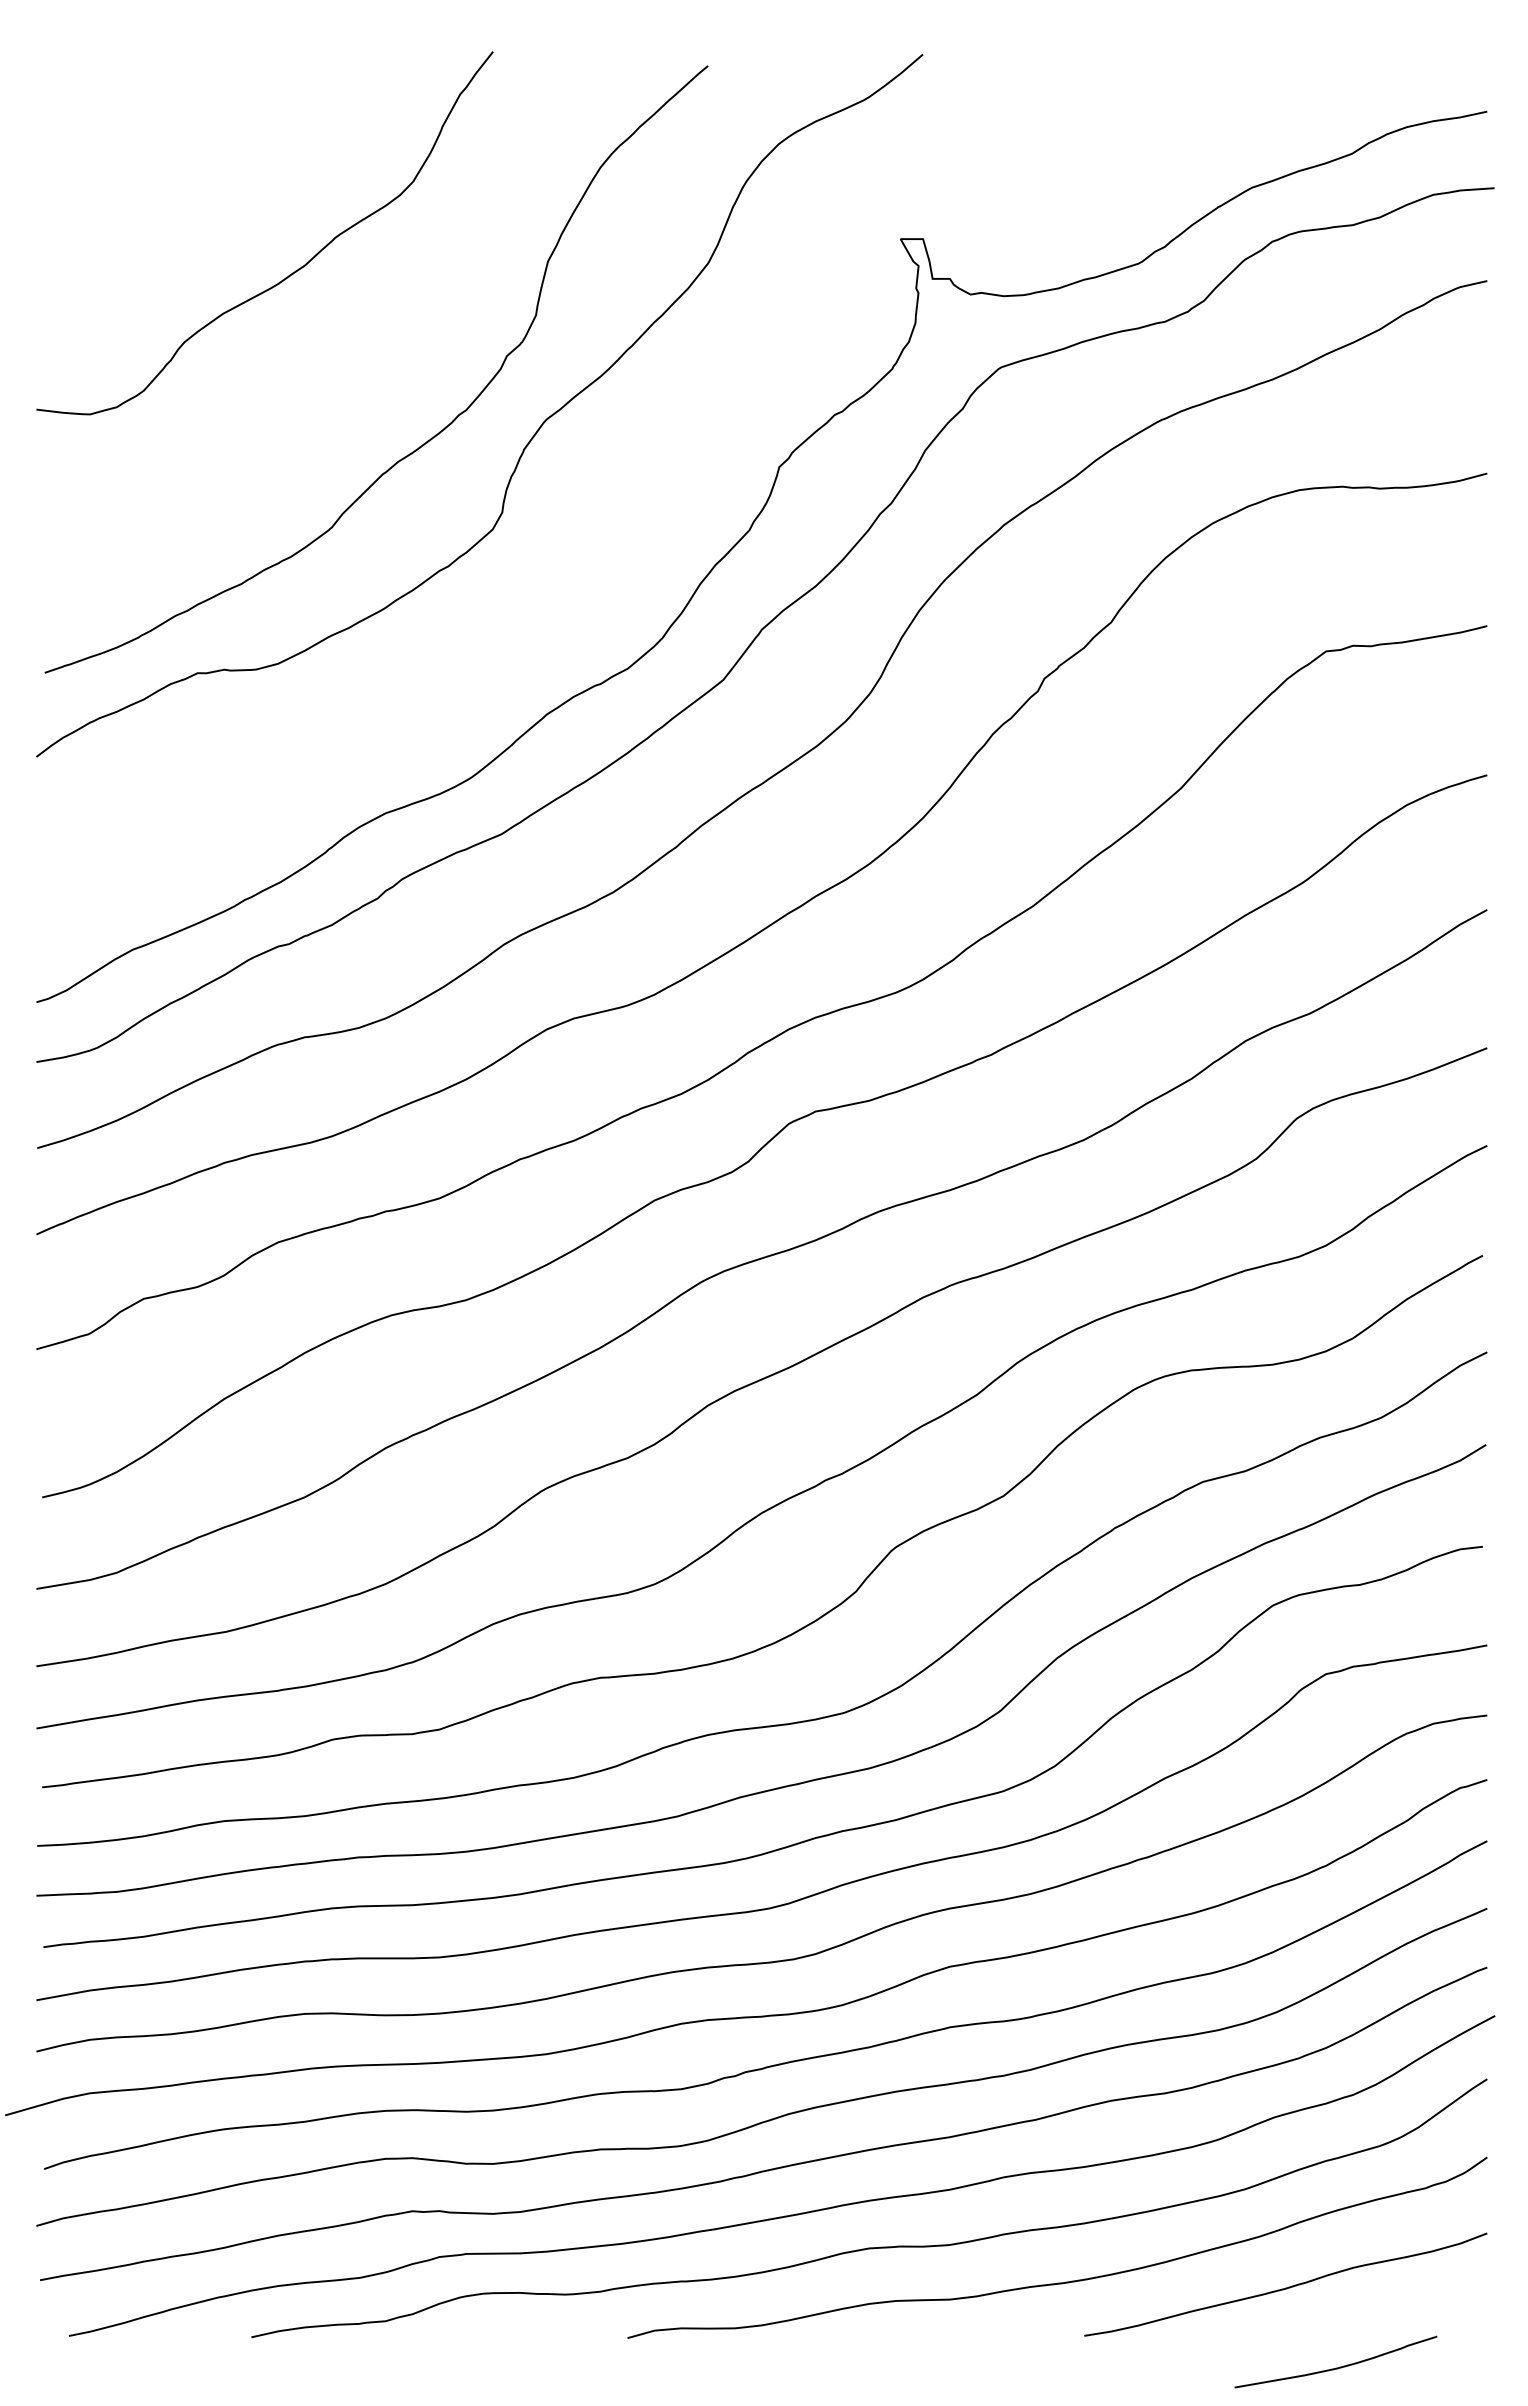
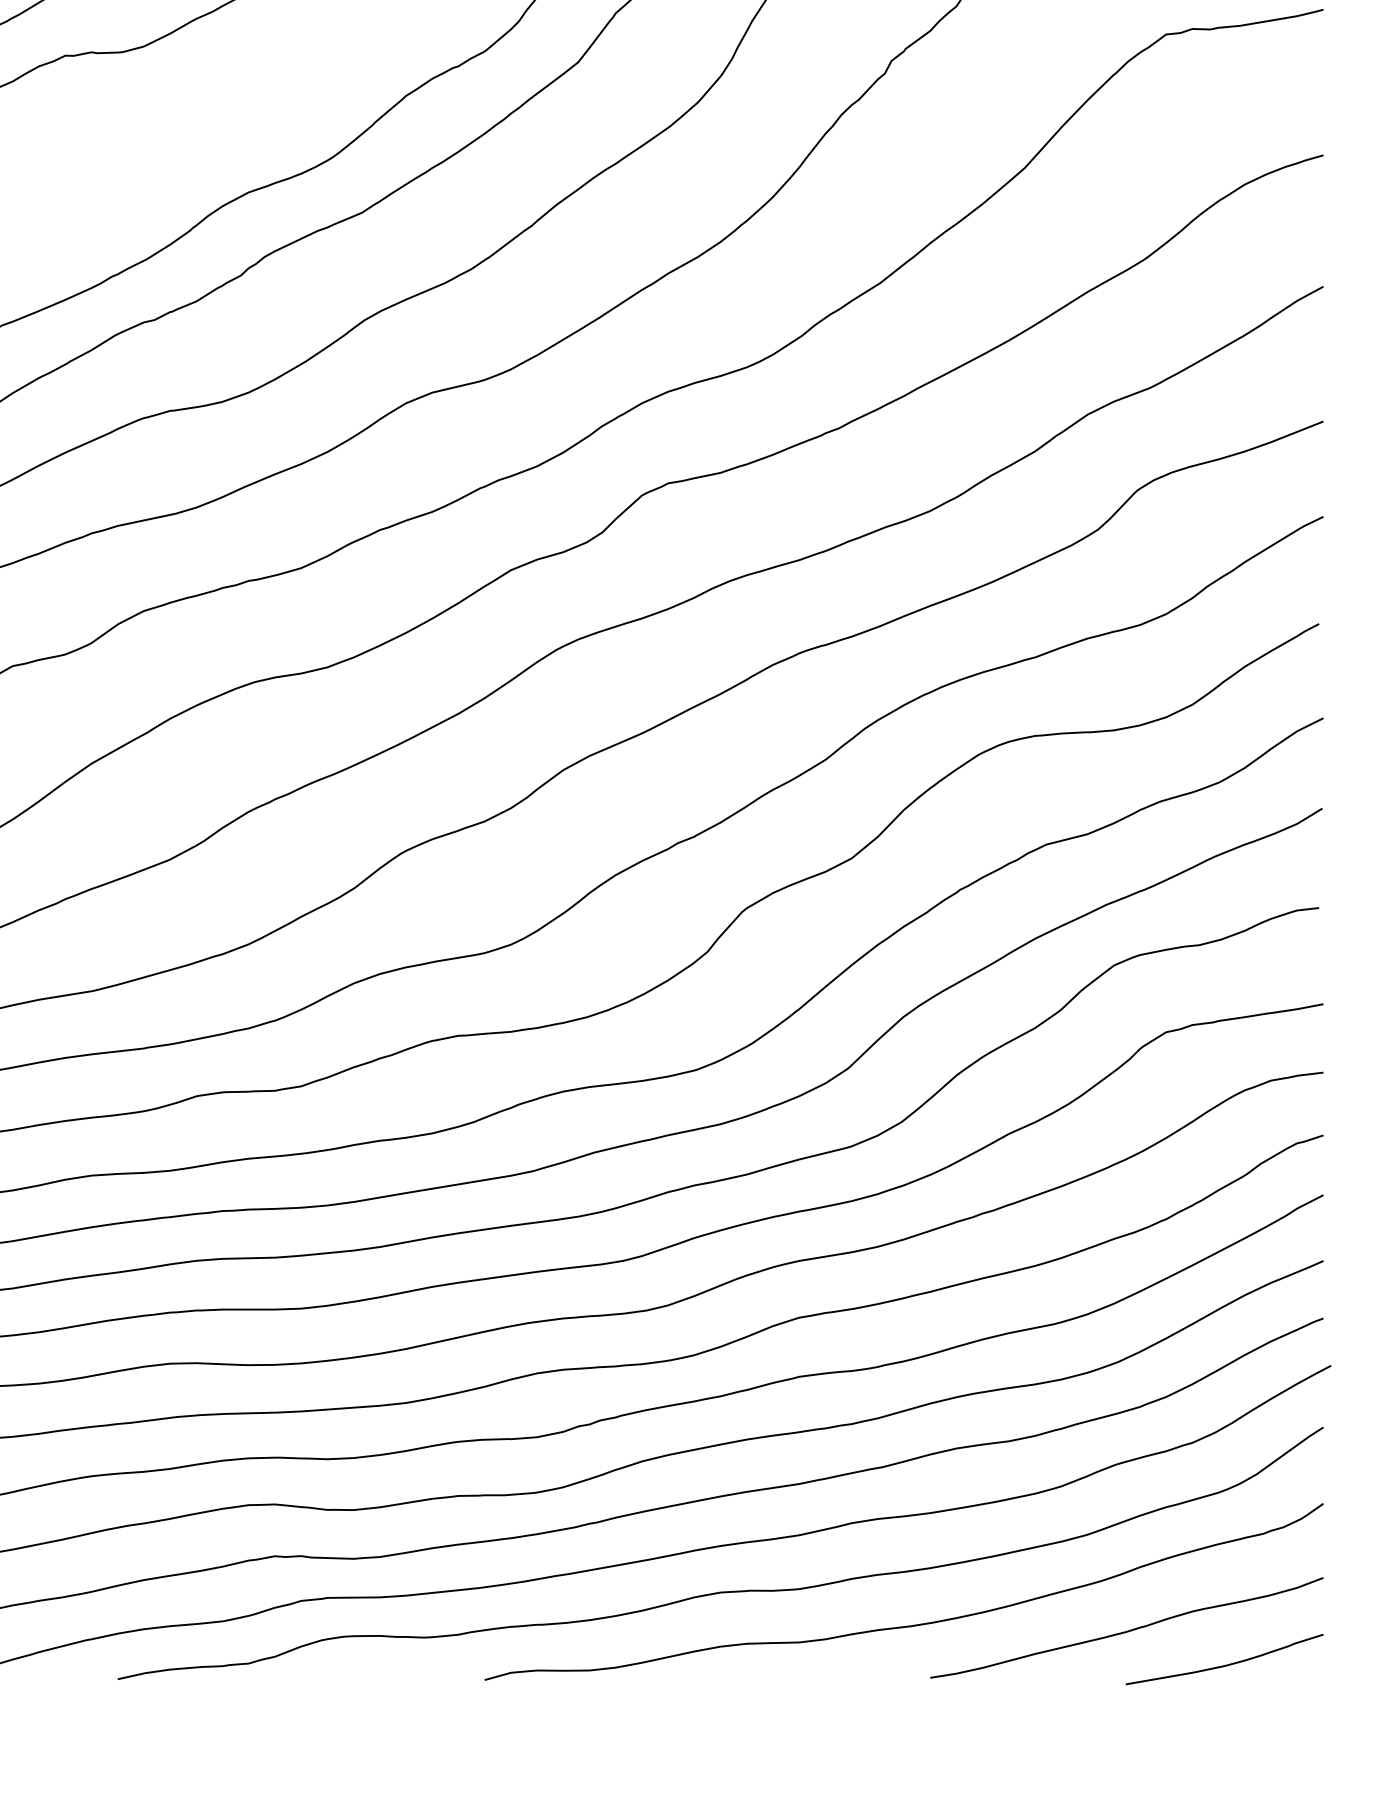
curve: (1336, 2367) -> (1225, 1664), moved

